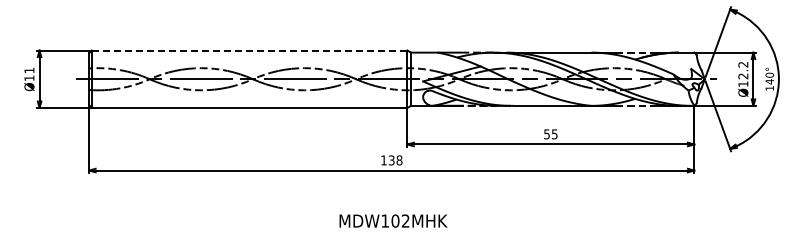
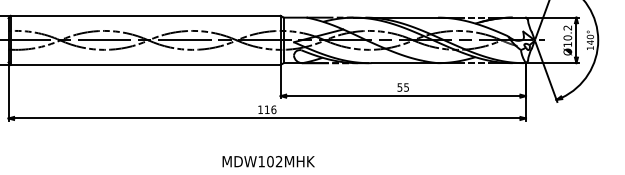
line: (249, 50) -> (145, 15), dashed -> solid
text: (743, 76) -> (567, 38), Ø12.2 -> Ø10.2
text: (395, 160) -> (270, 109), 138 -> 116

